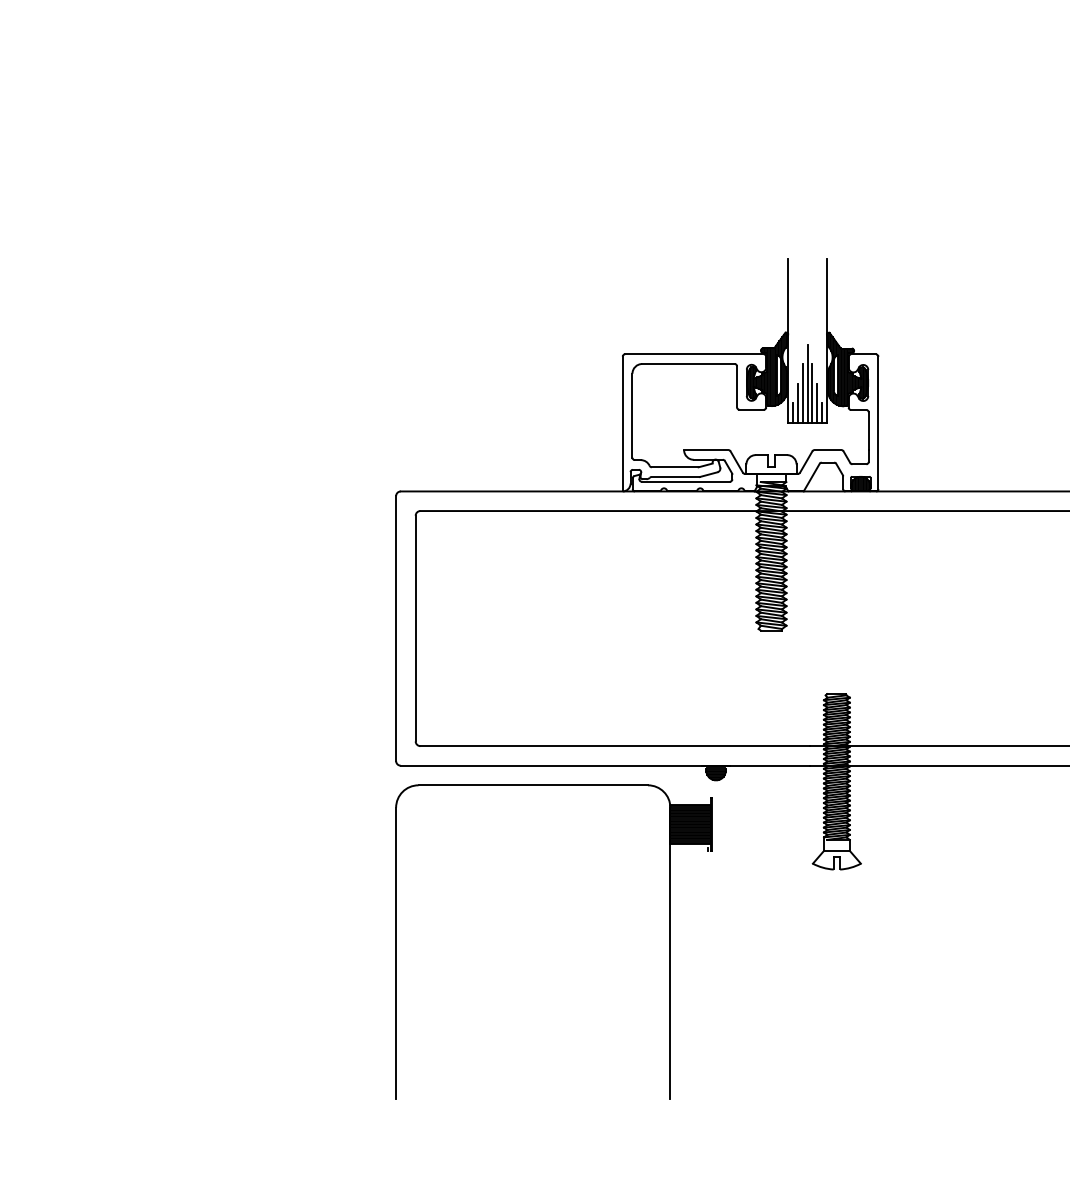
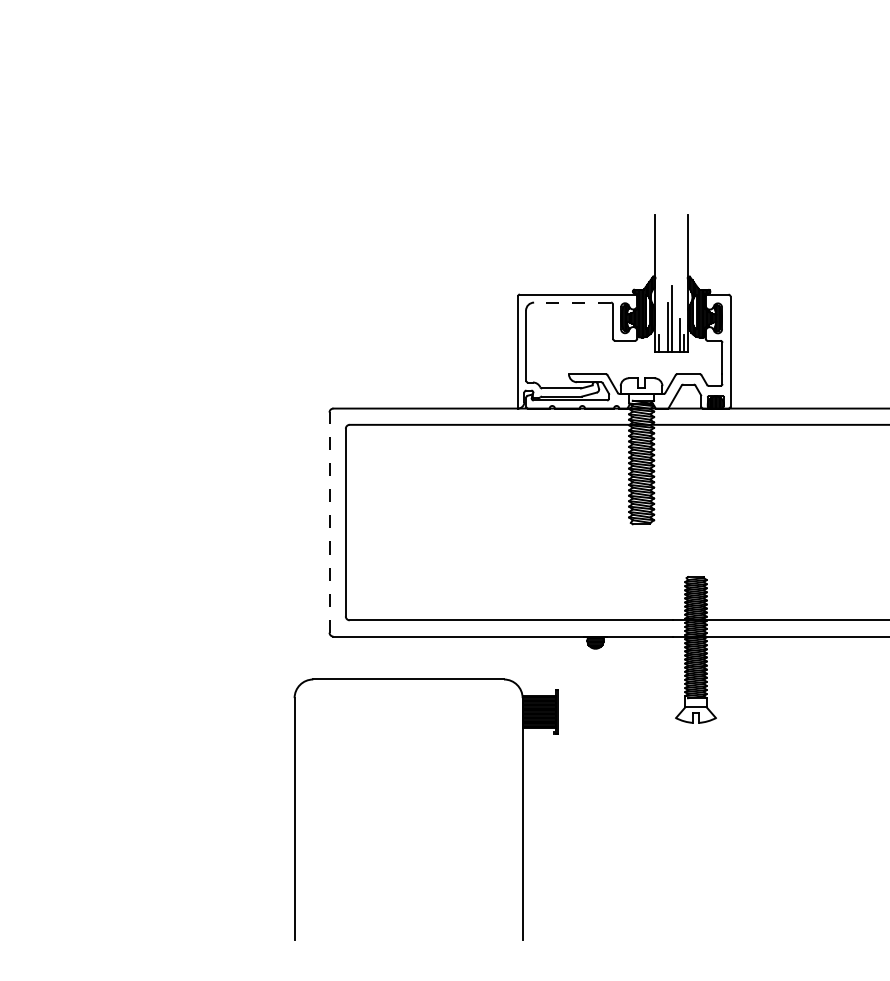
line: (687, 364) -> (571, 303), solid -> dashed
line: (812, 393) -> (675, 327), removed
line: (797, 402) -> (663, 334), removed
line: (396, 628) -> (329, 522), solid -> dashed
part: (669, 941) -> (521, 809), moved

